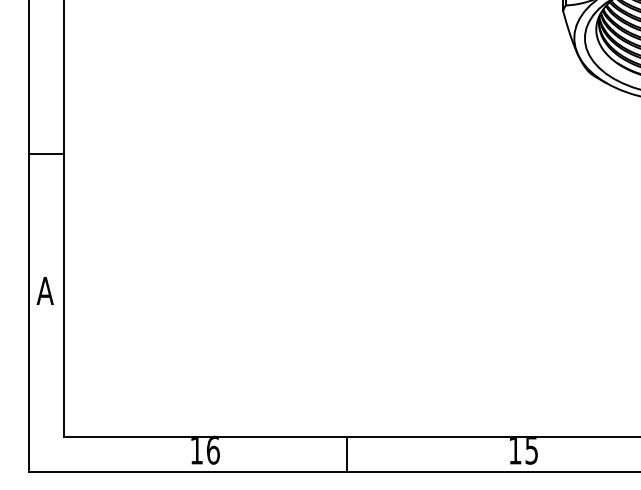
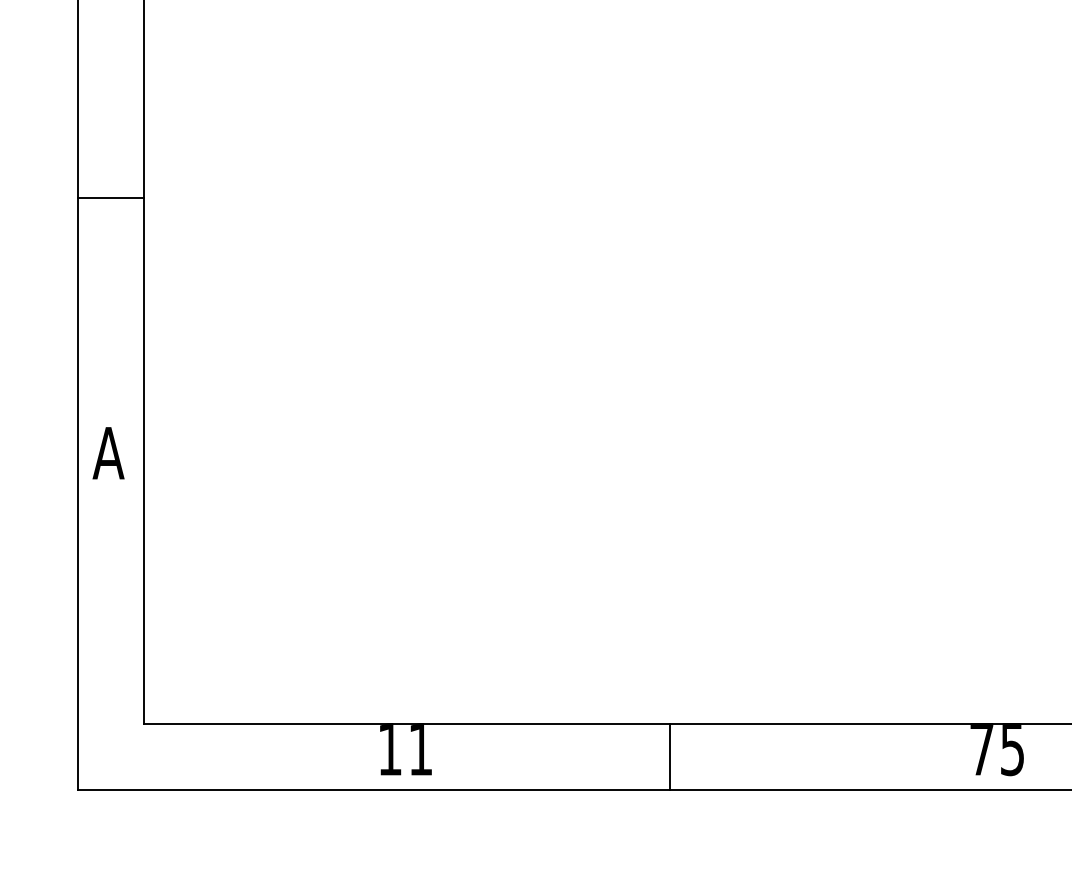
text: (213, 449) -> (421, 747), 16 -> 11
text: (515, 451) -> (982, 751), 15 -> 75

